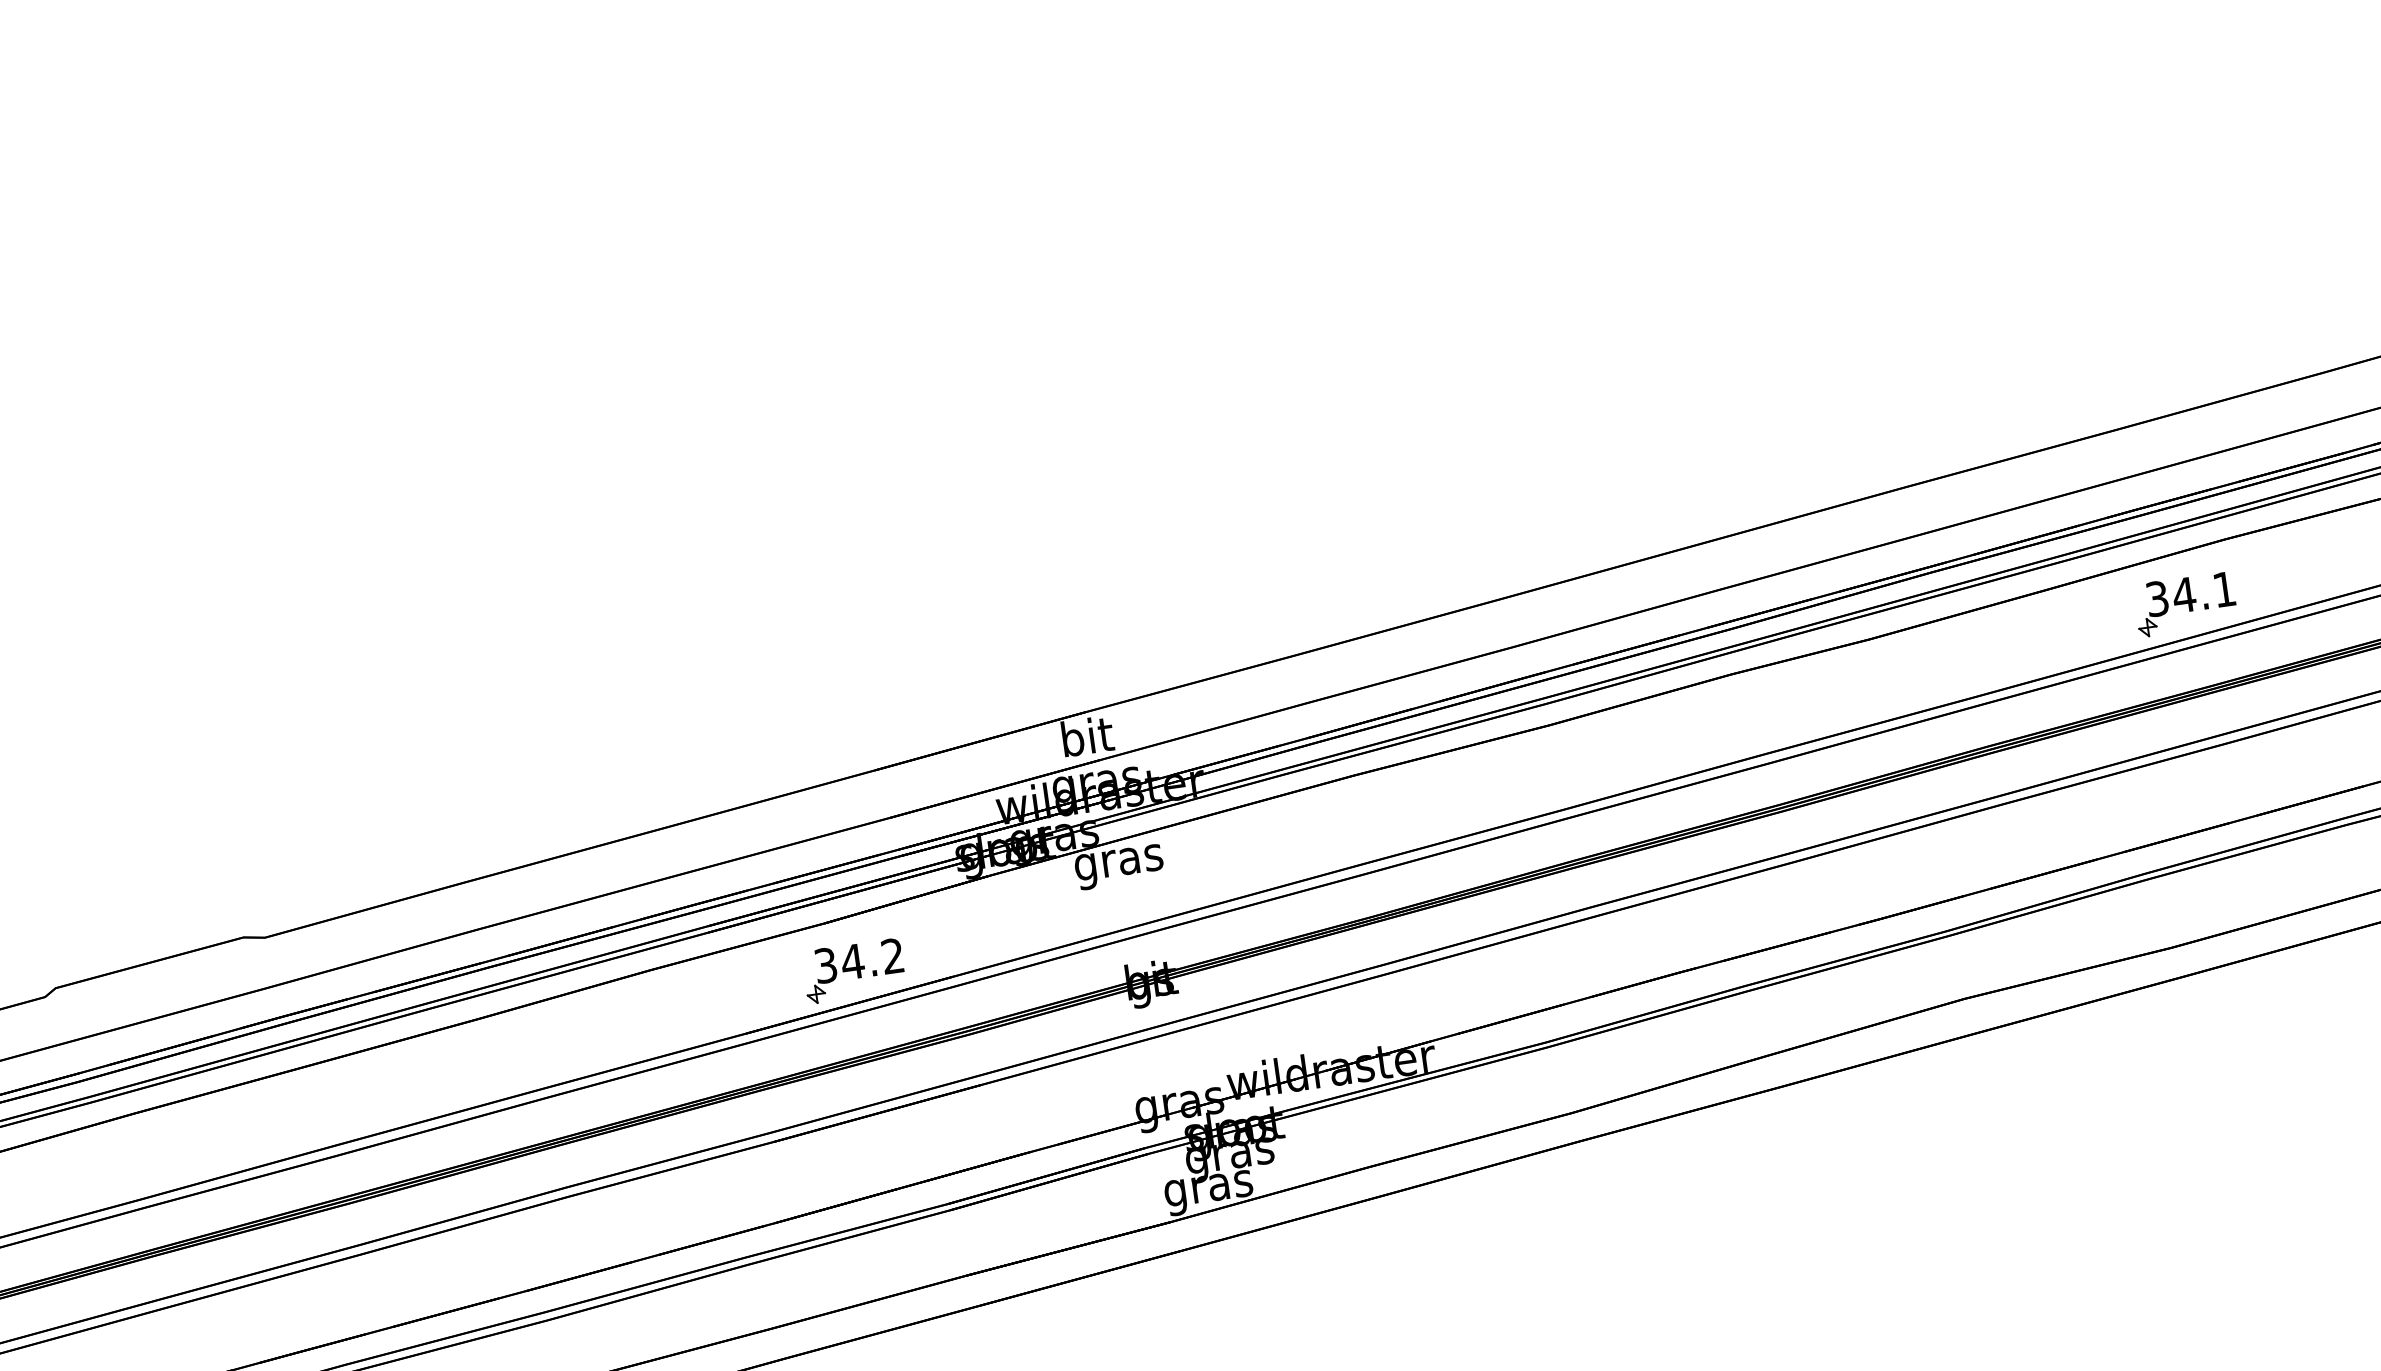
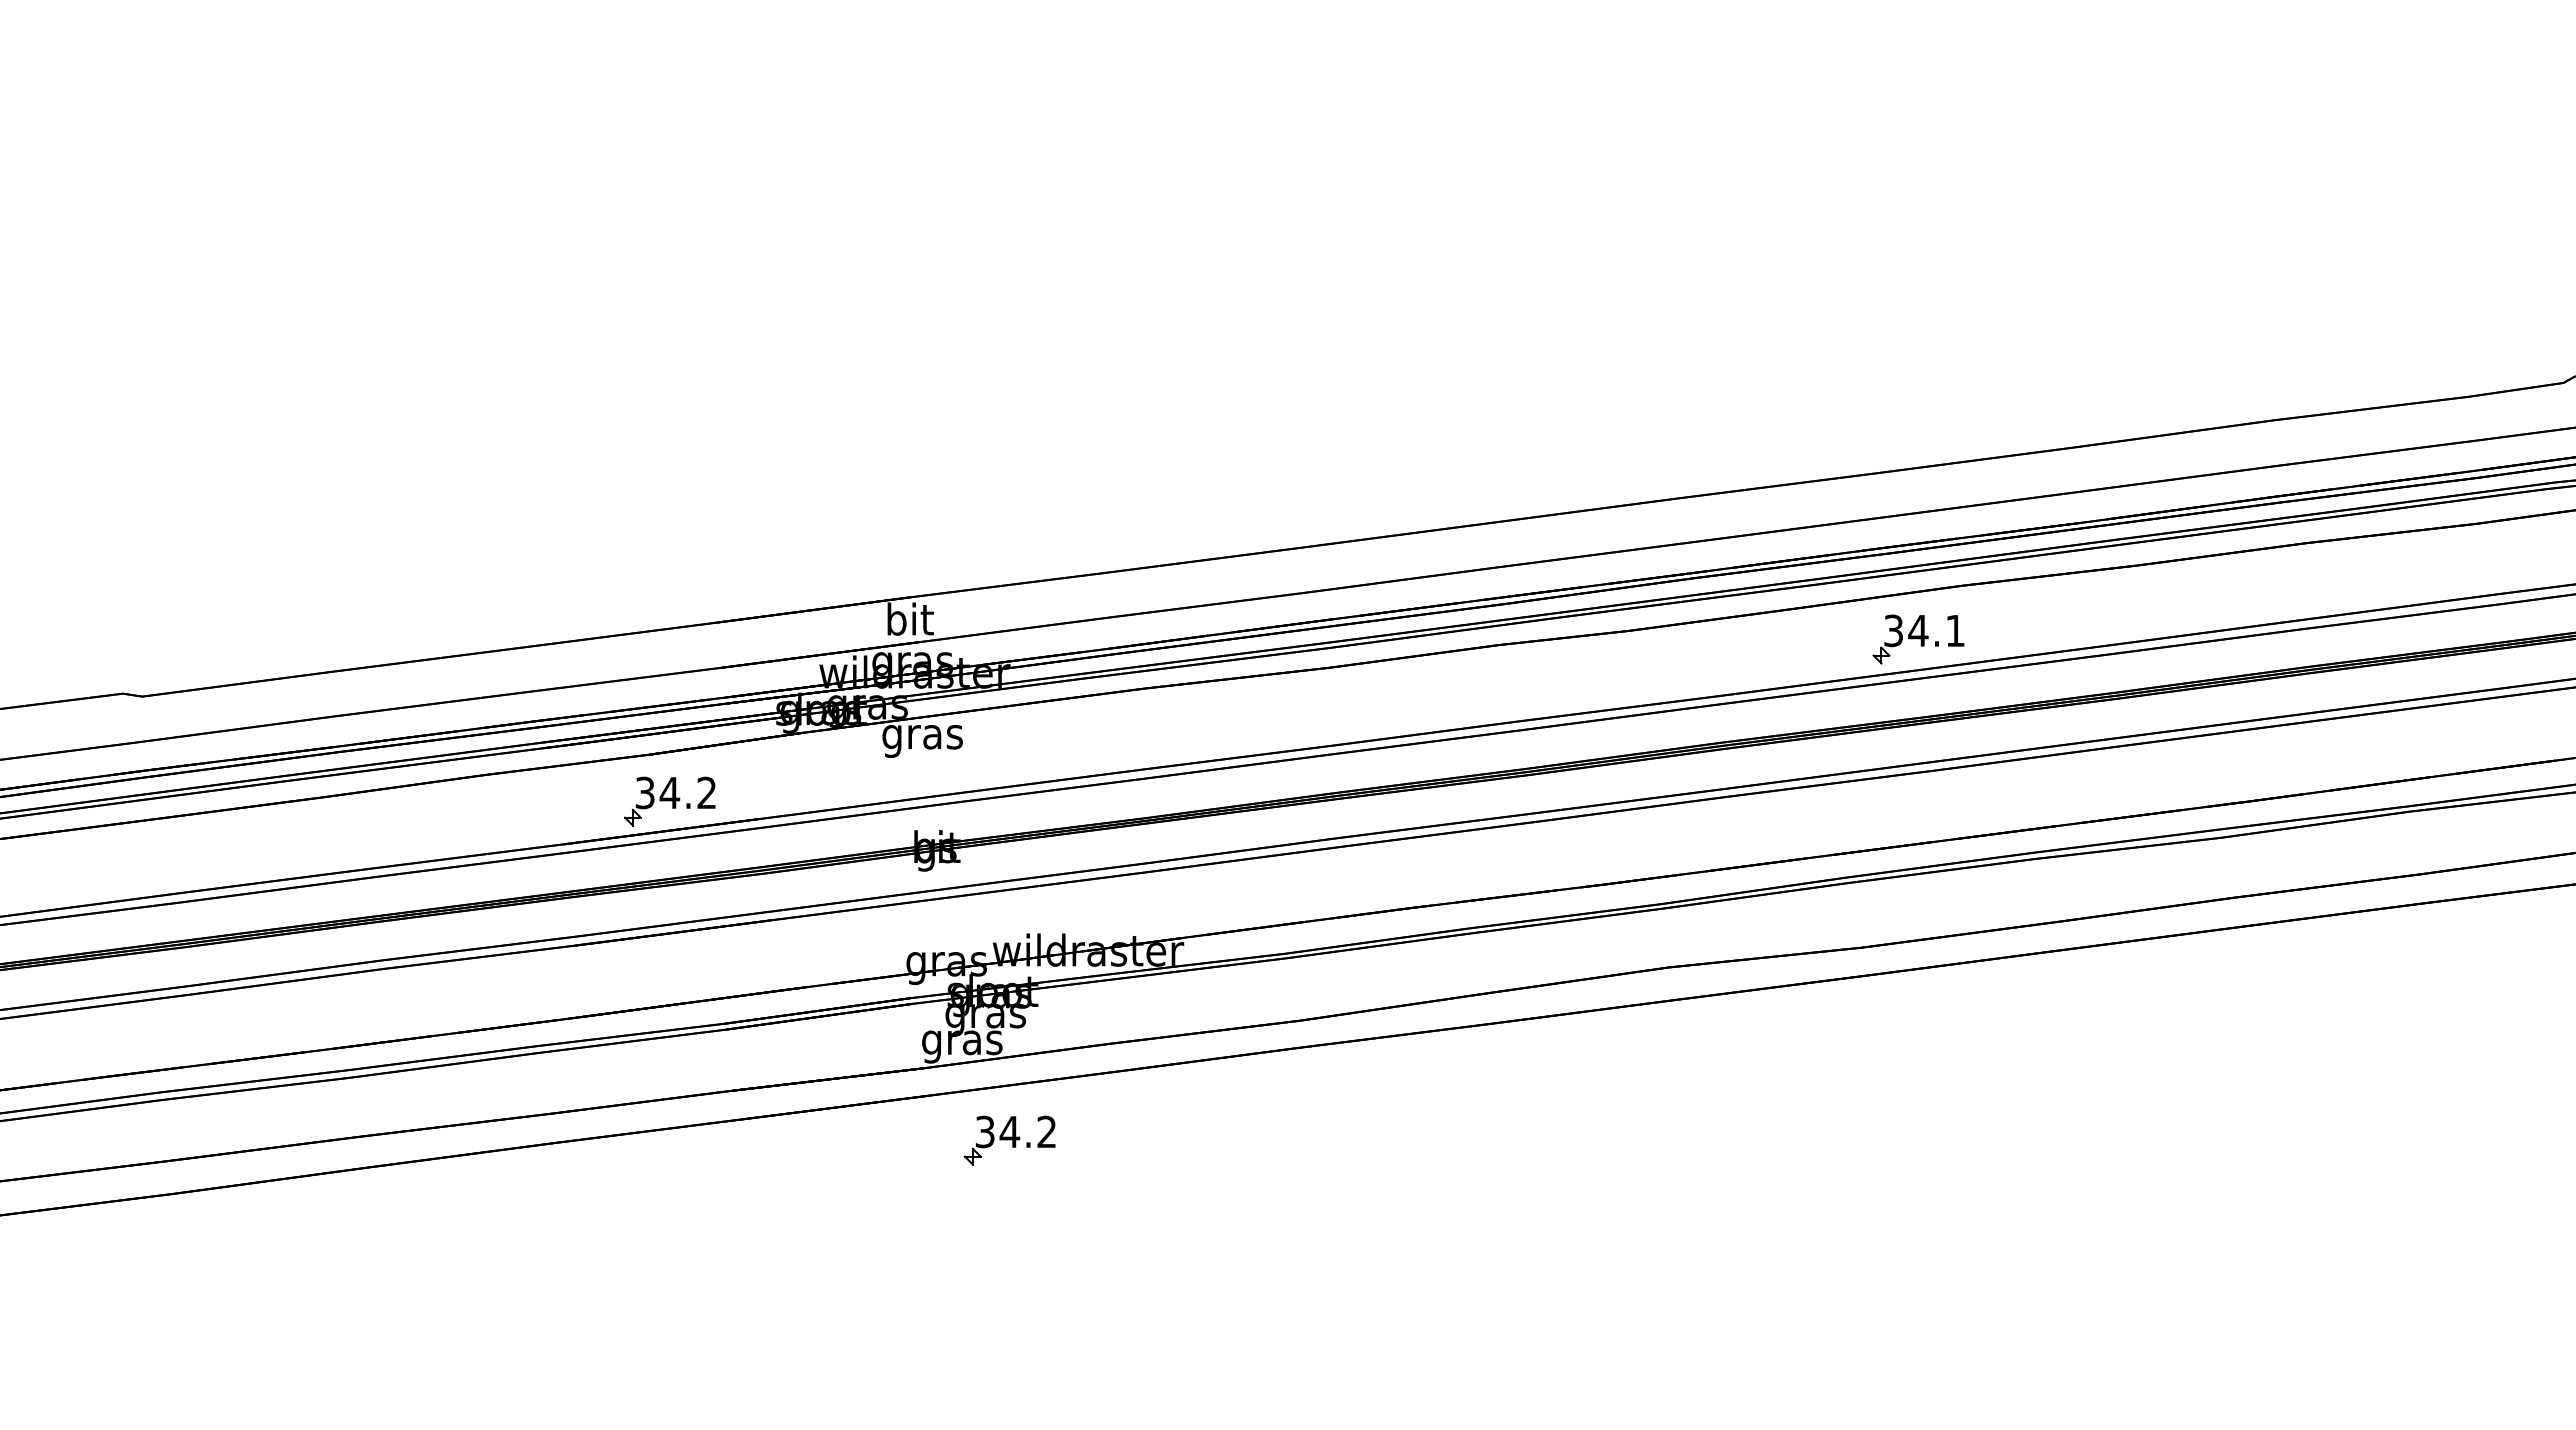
part: (1274, 1287) -> (1009, 1140), added

